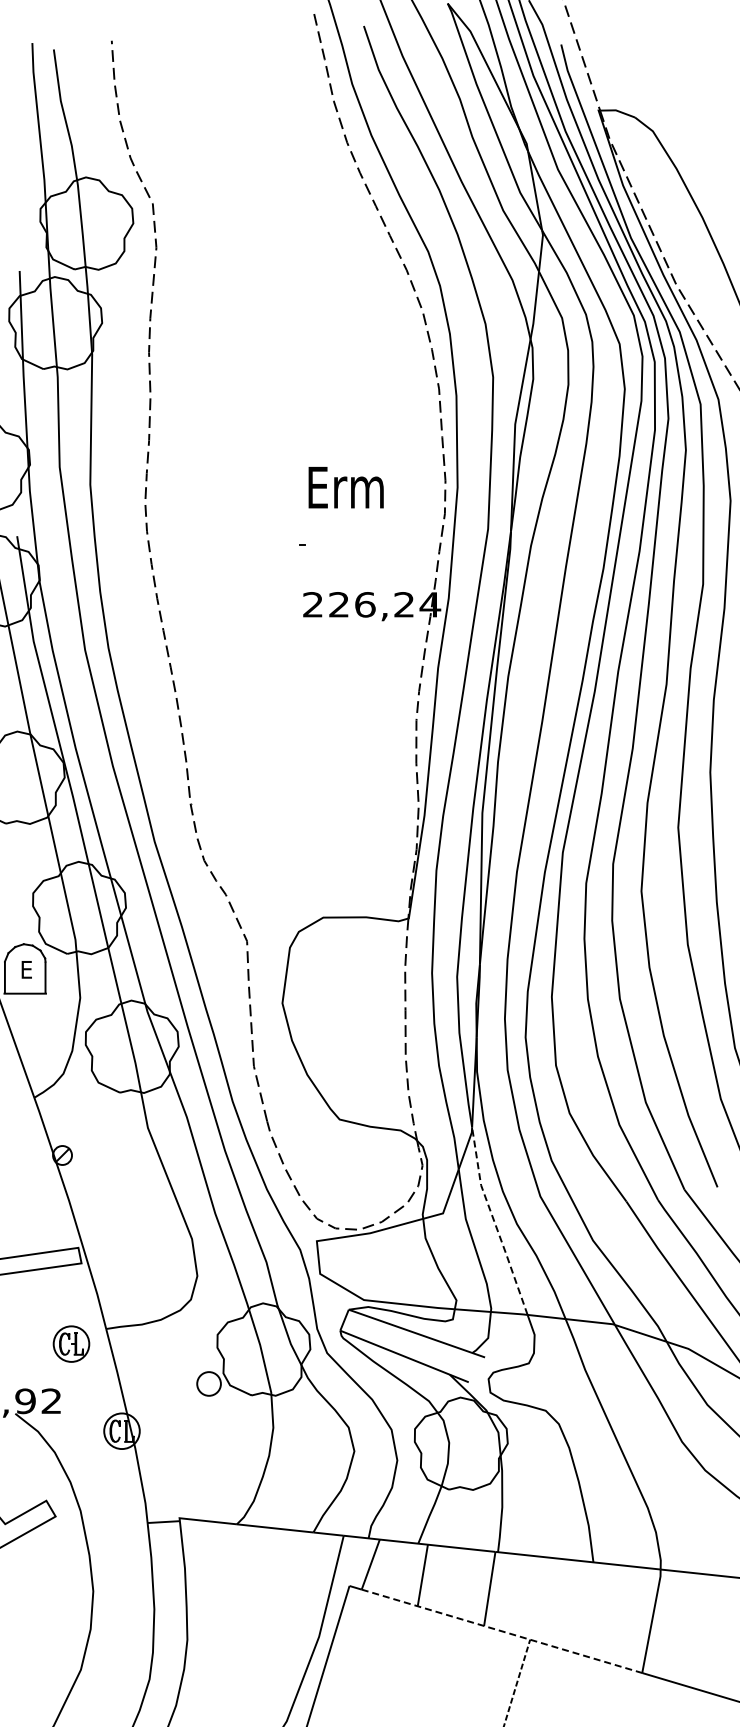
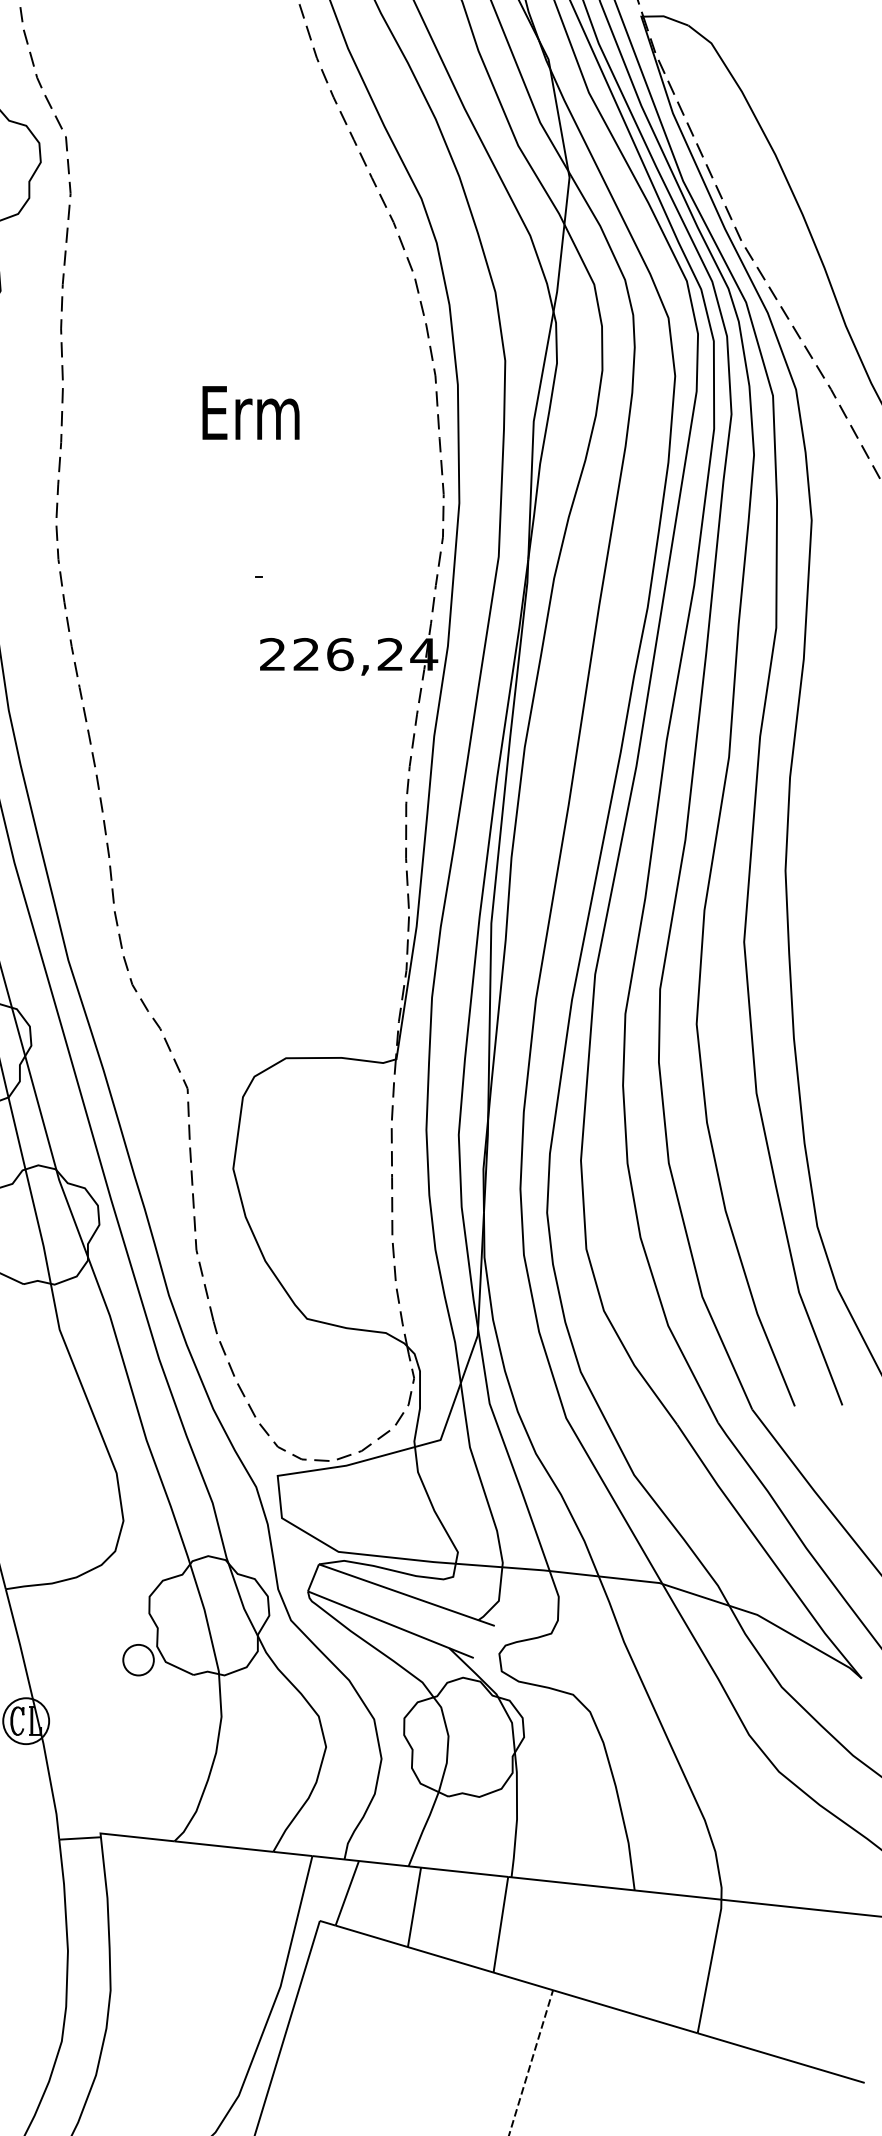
text: (345, 487) -> (250, 412), moved
line: (494, 1222) -> (506, 1451), dashed -> solid
line: (502, 1631) -> (517, 1979), dashed -> solid

